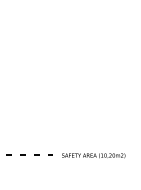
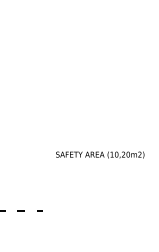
text: (93, 155) -> (99, 154), moved

